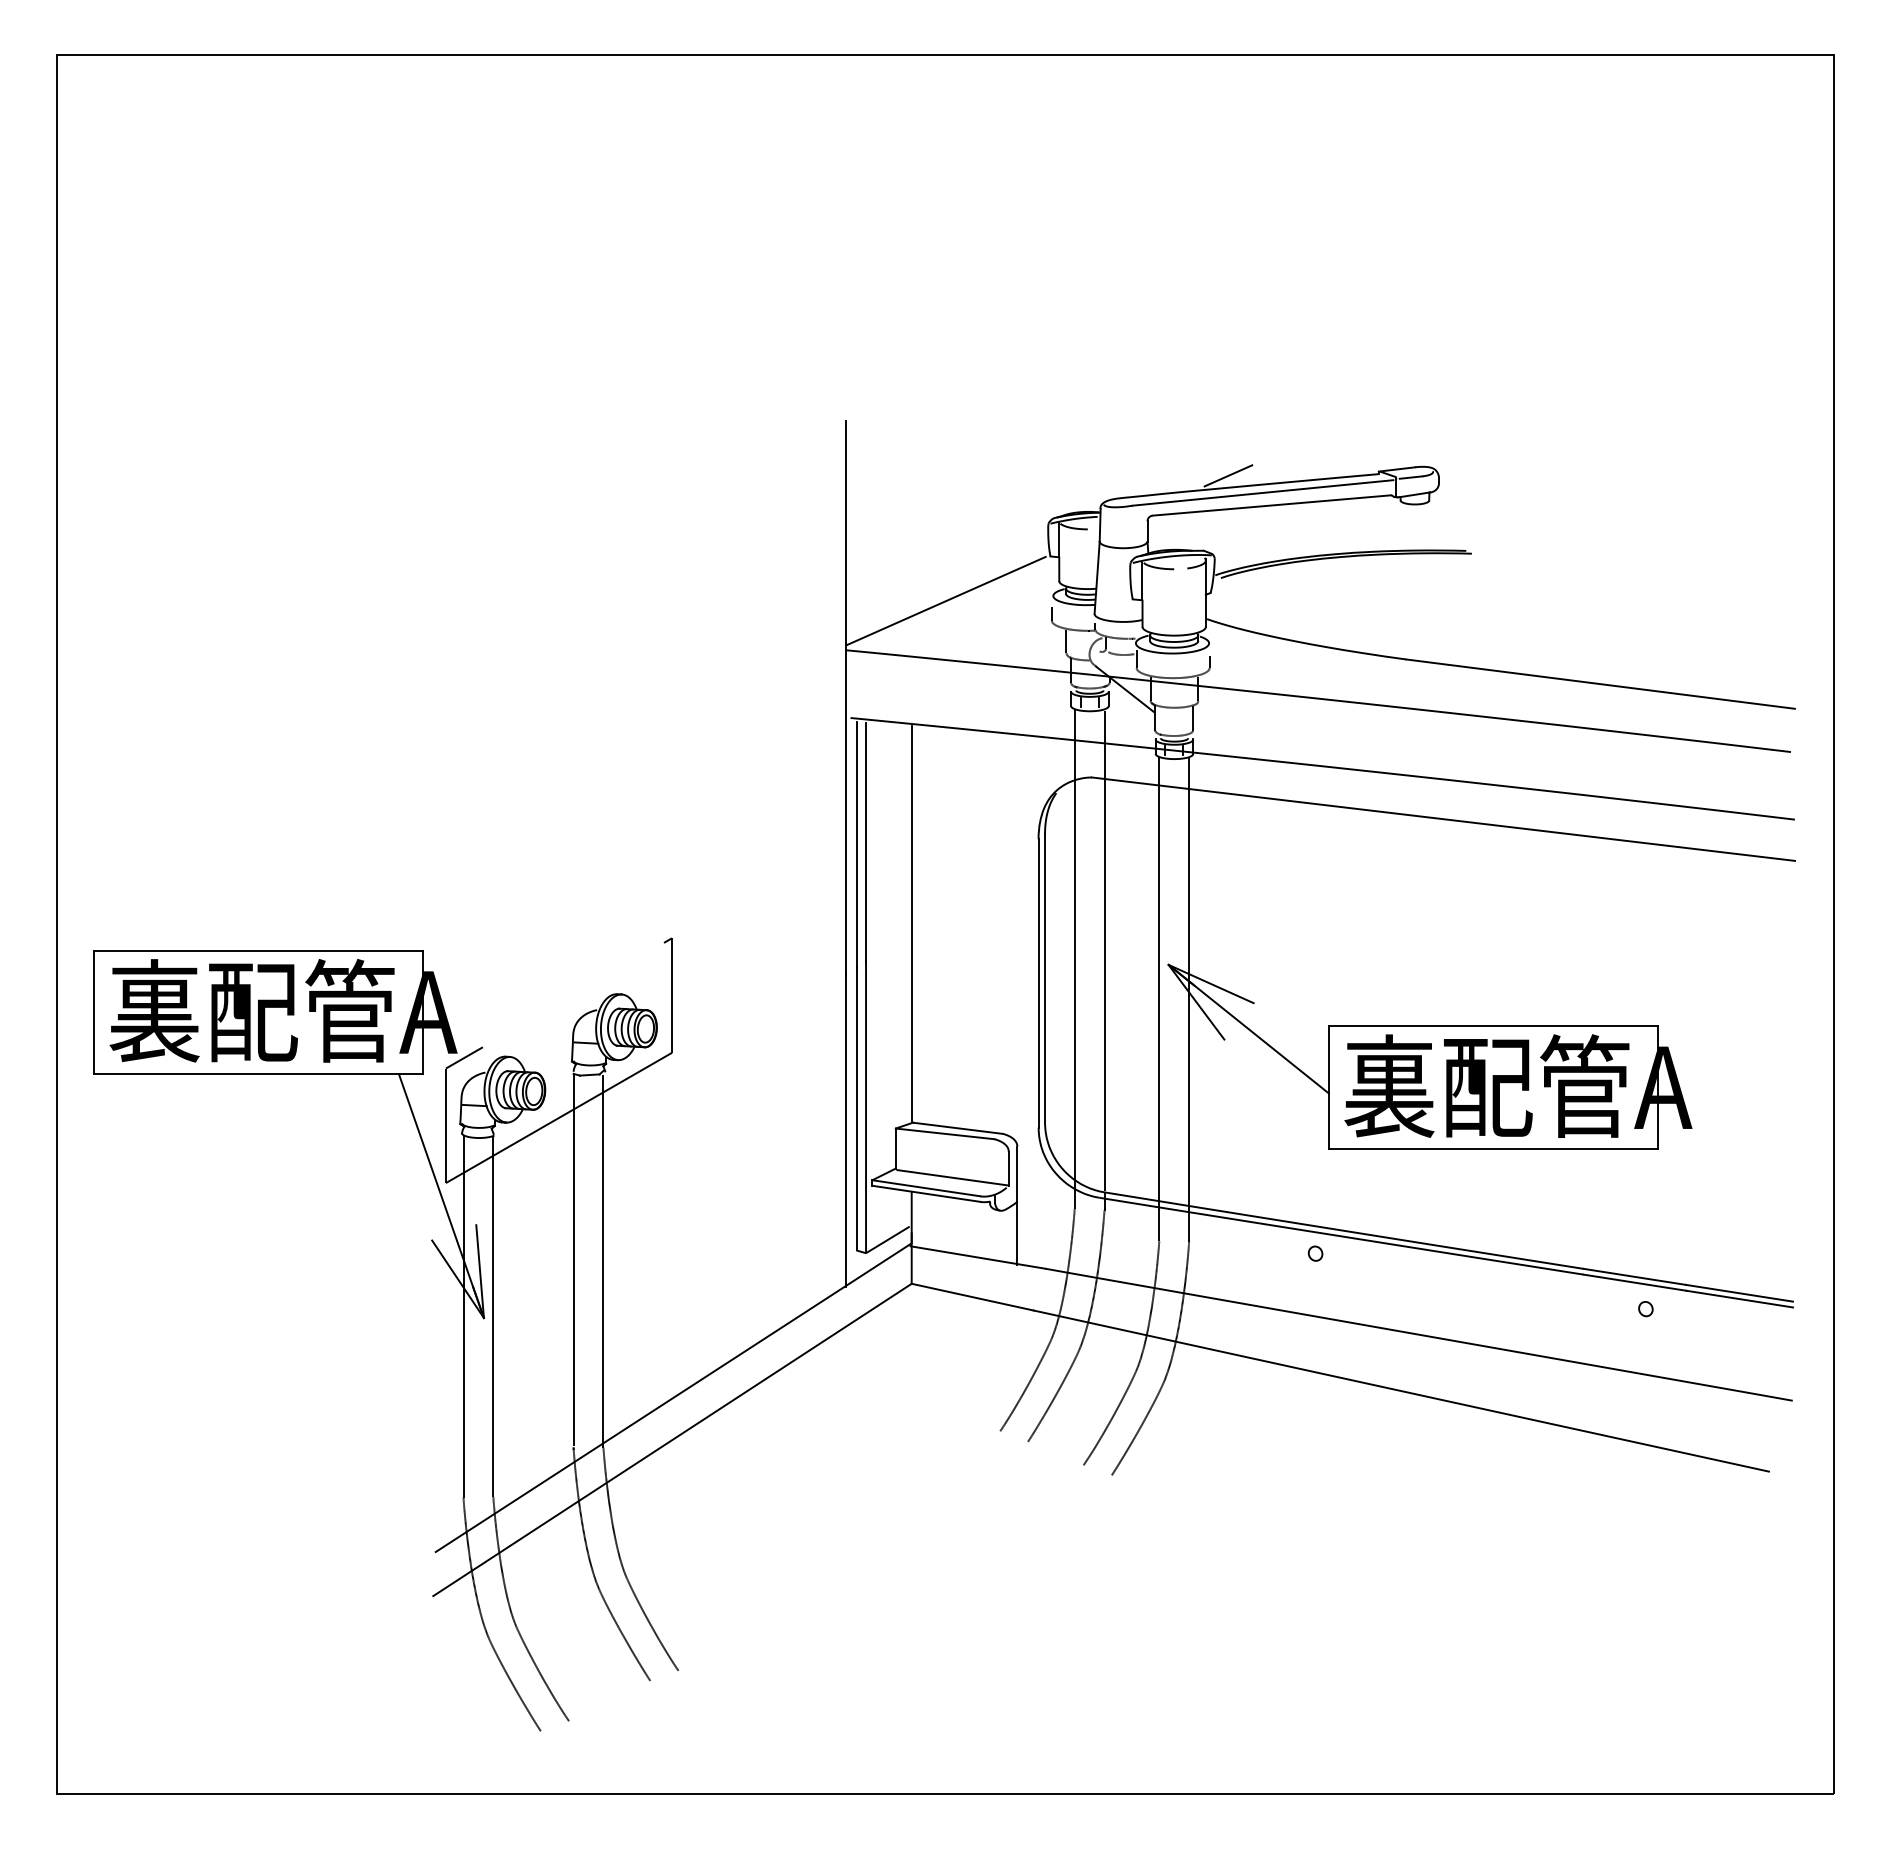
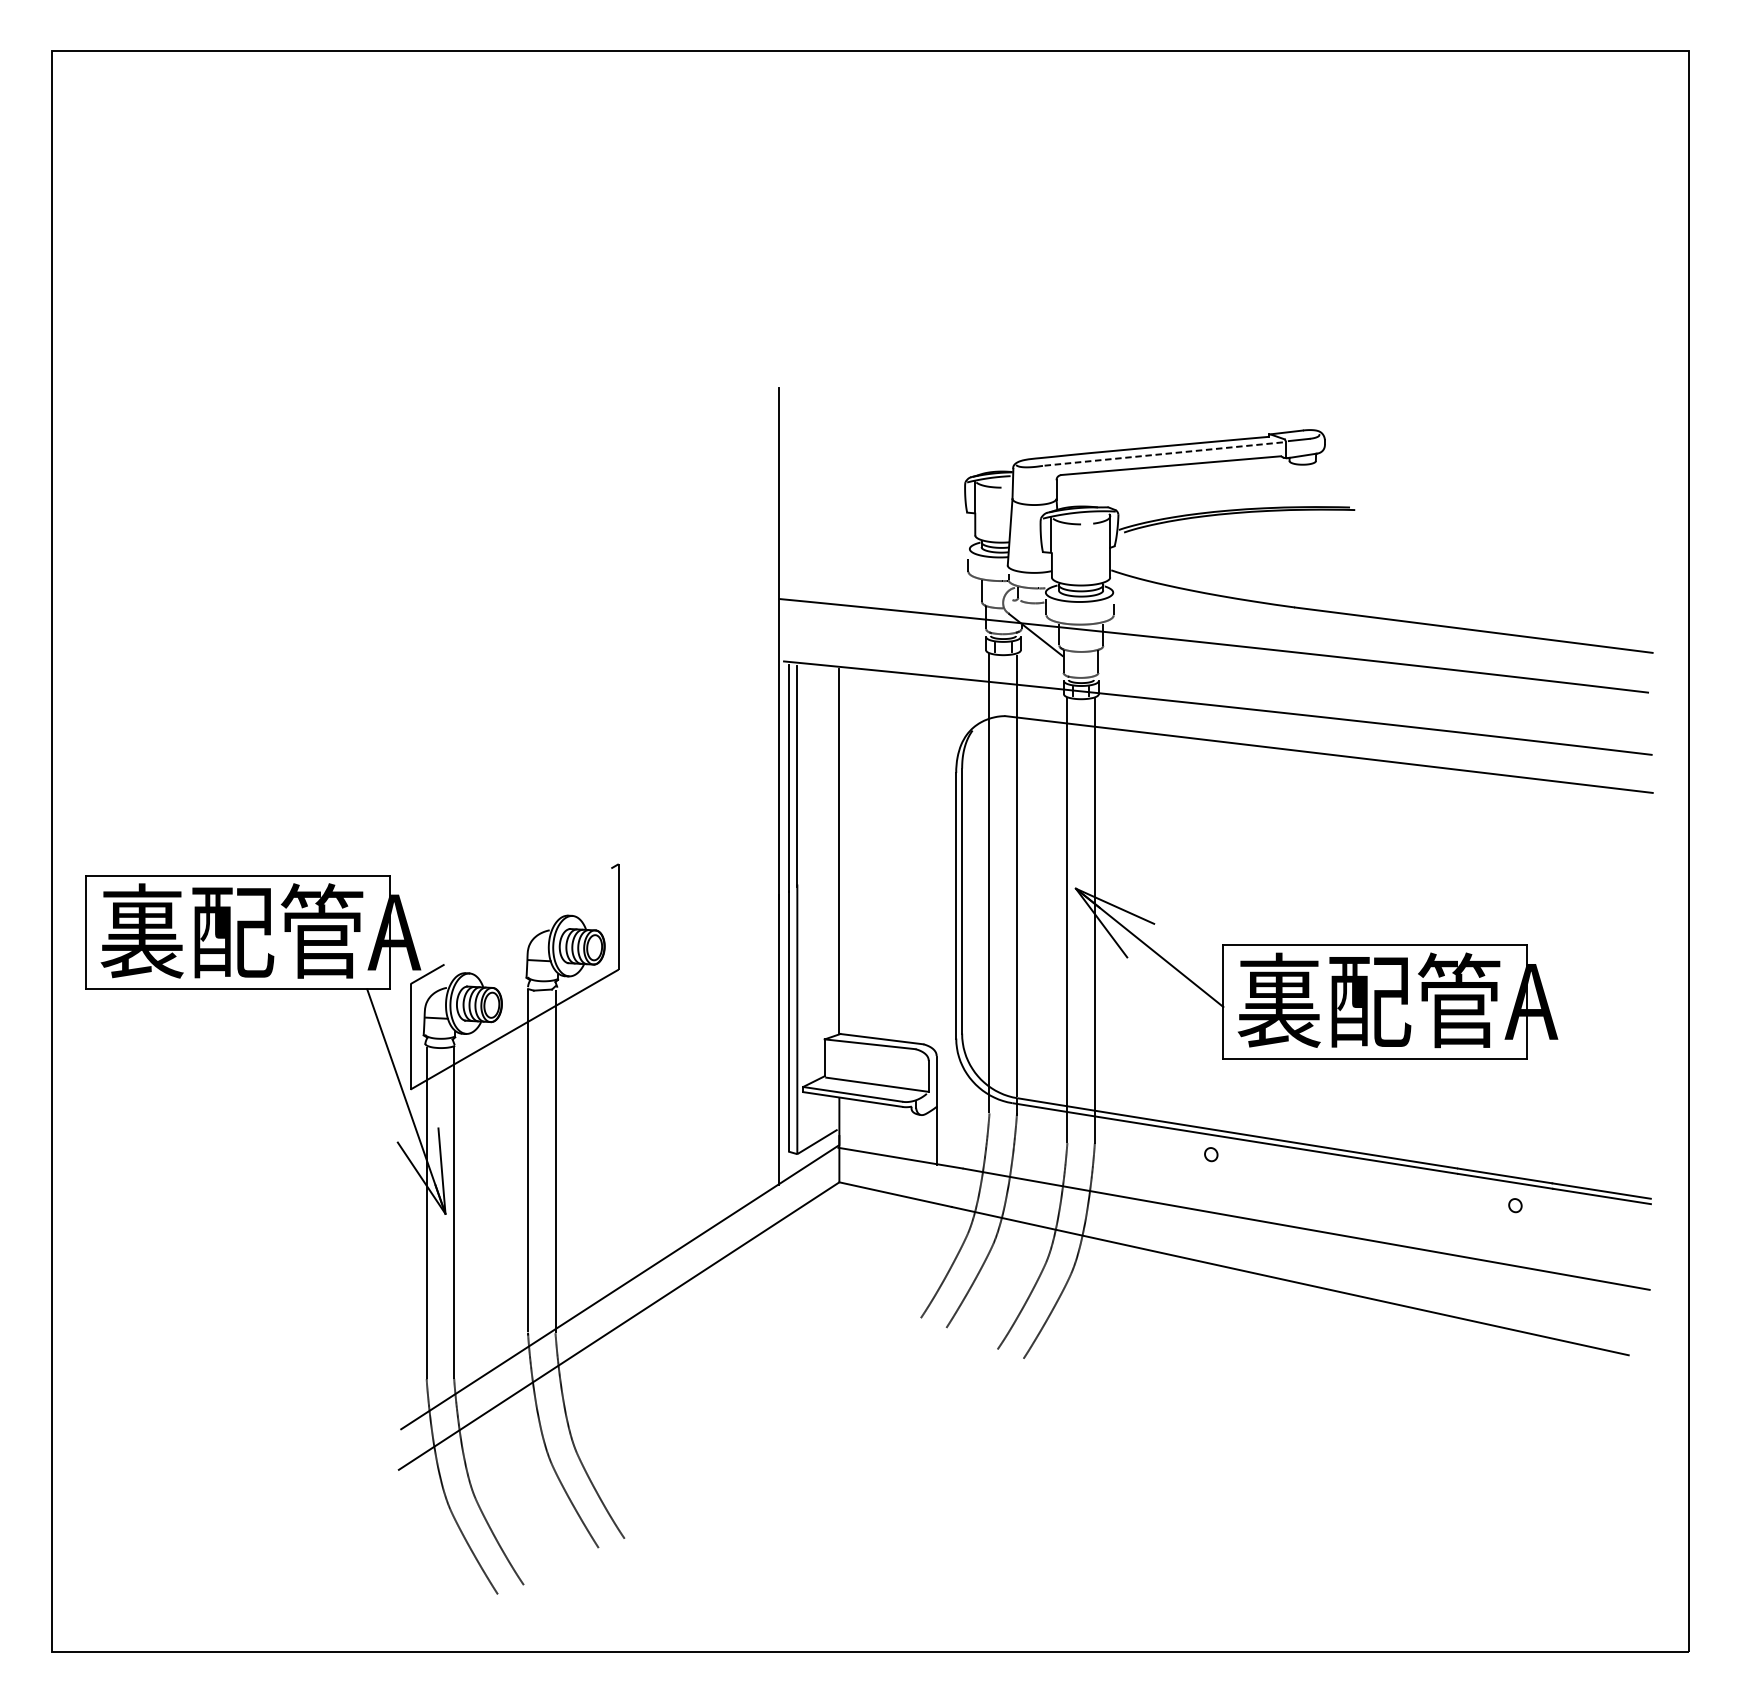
line: (1228, 475) -> (1131, 438), removed
line: (1263, 492) -> (1163, 453), solid -> dashed
line: (945, 600) -> (870, 553), removed

